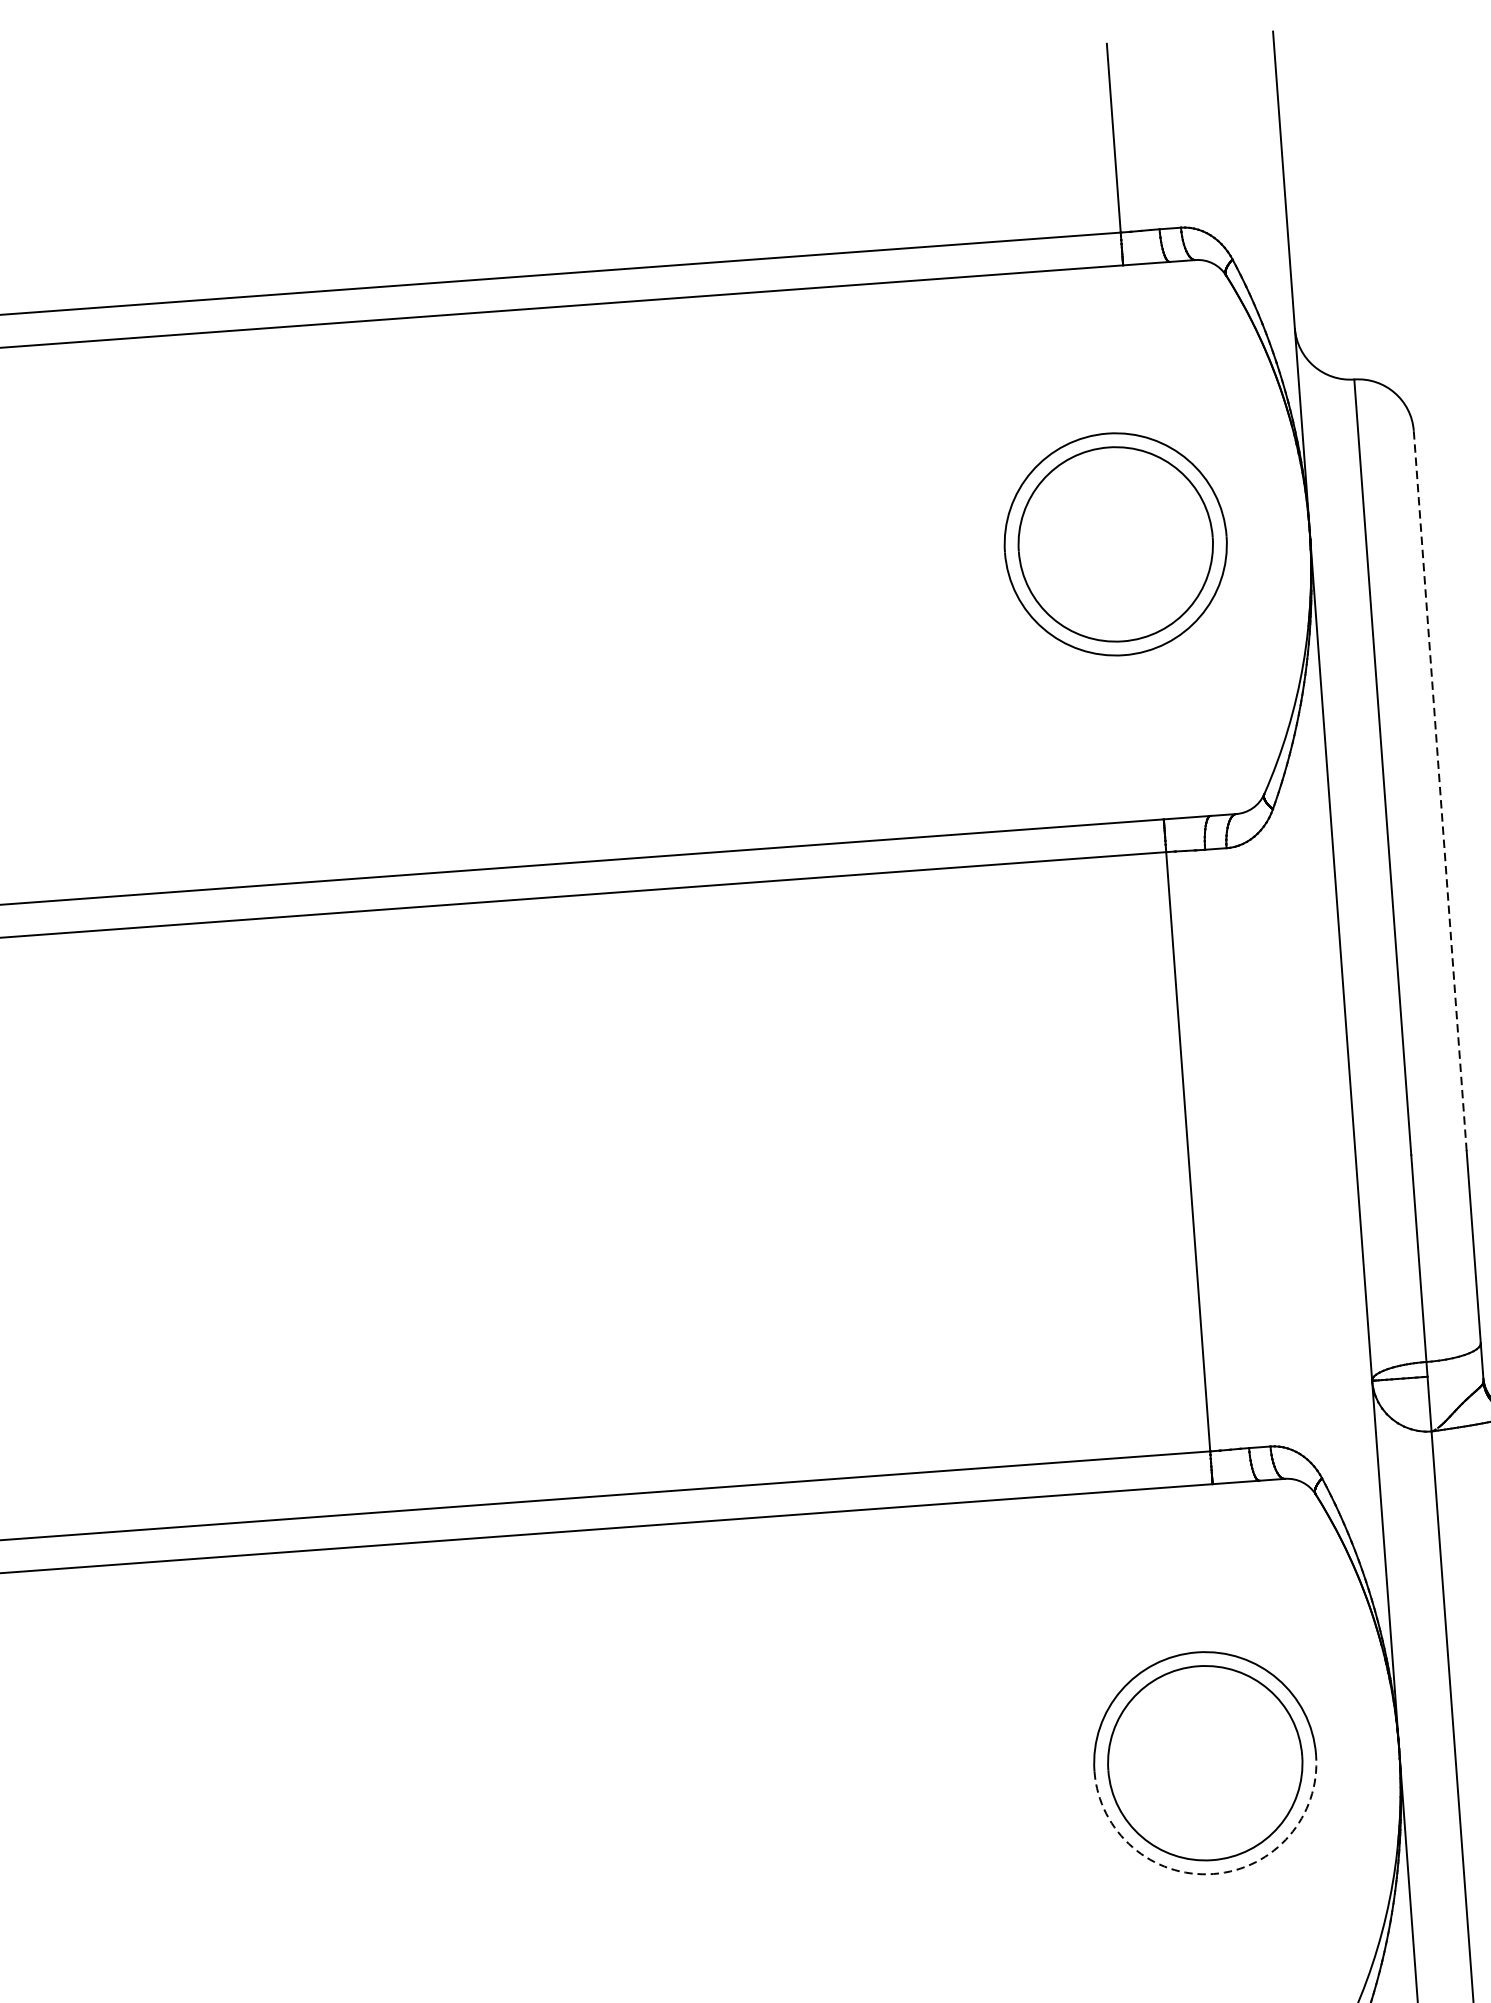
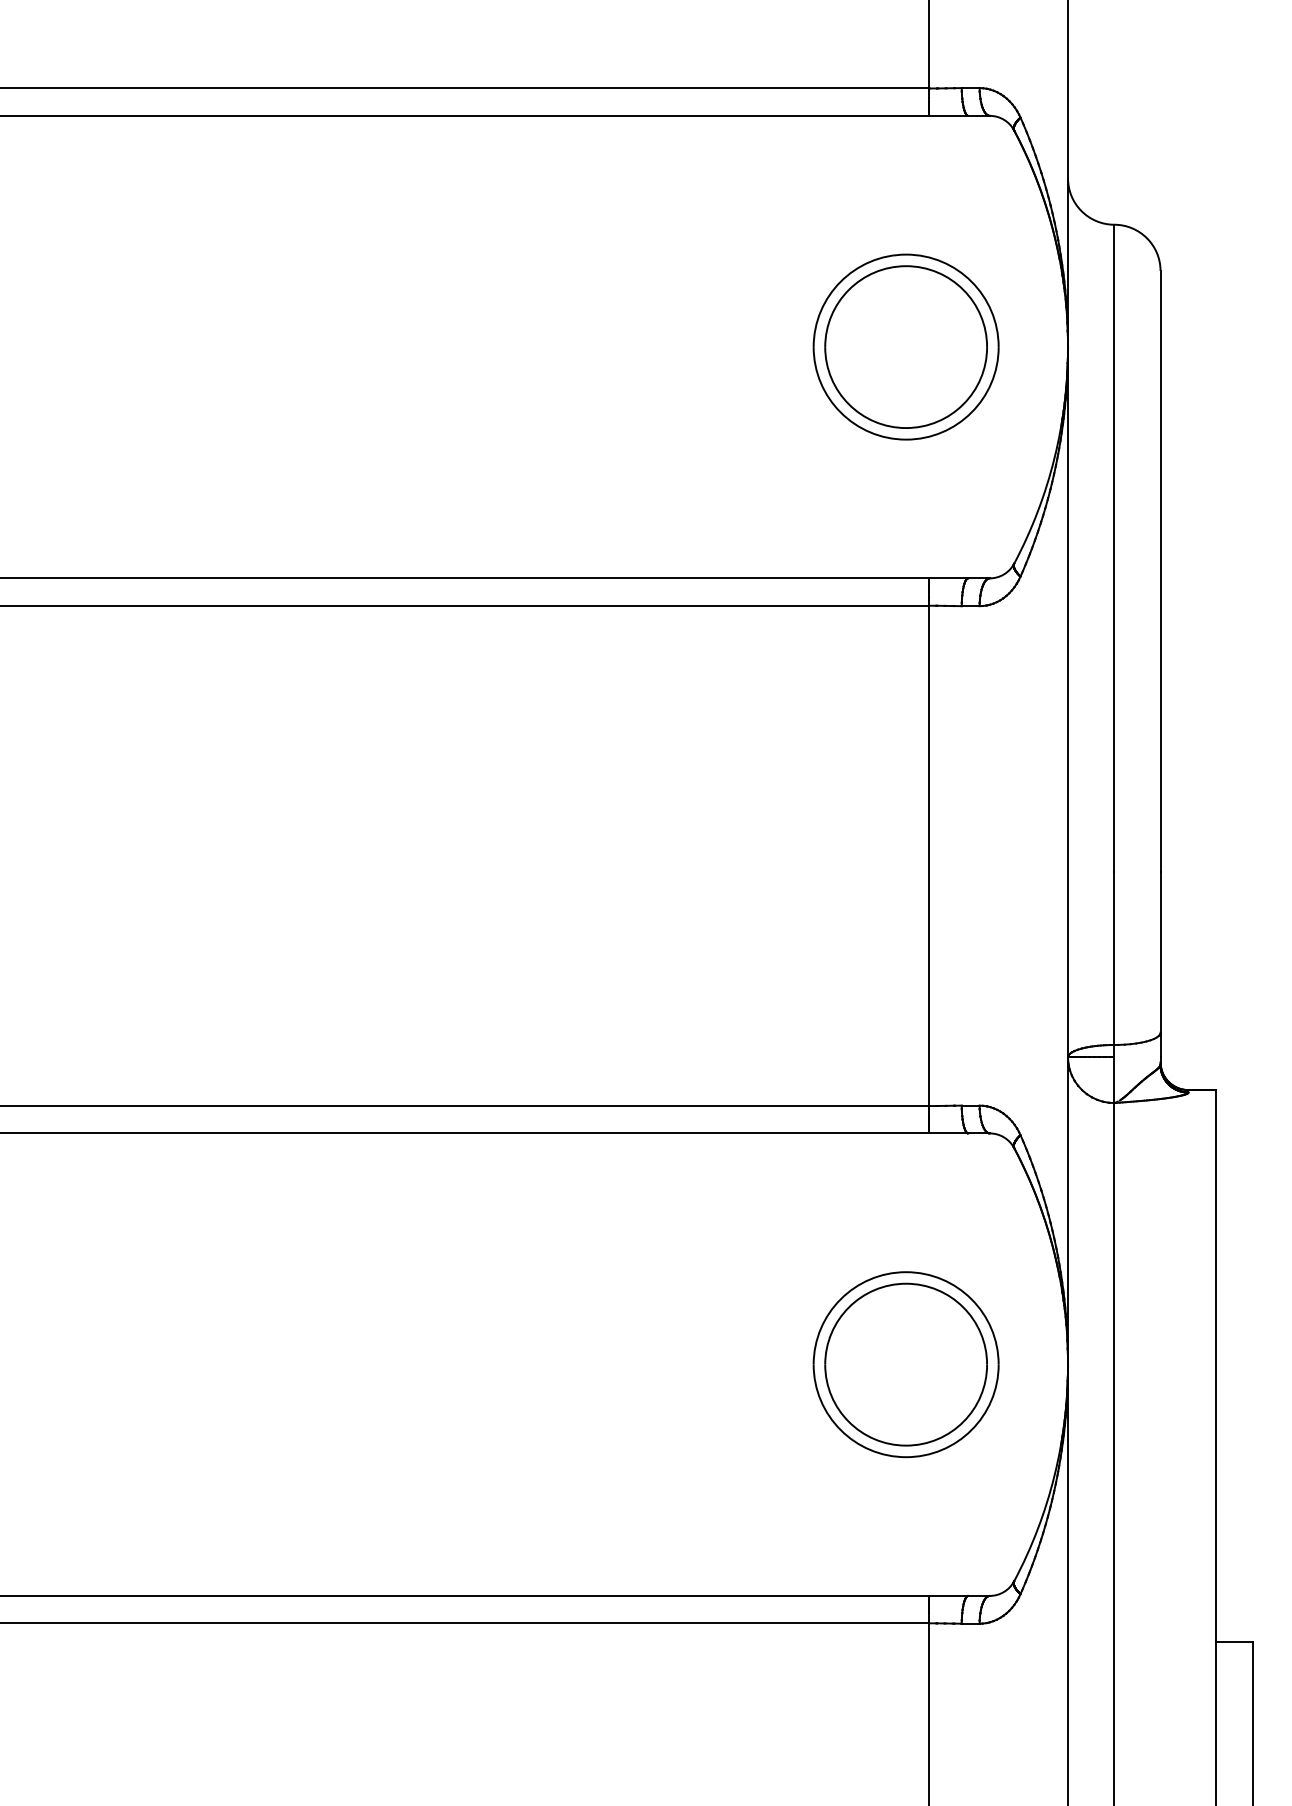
line: (1440, 790) -> (1160, 571), dashed -> solid
arc: (1213, 1874) -> (906, 1457), dashed -> solid

